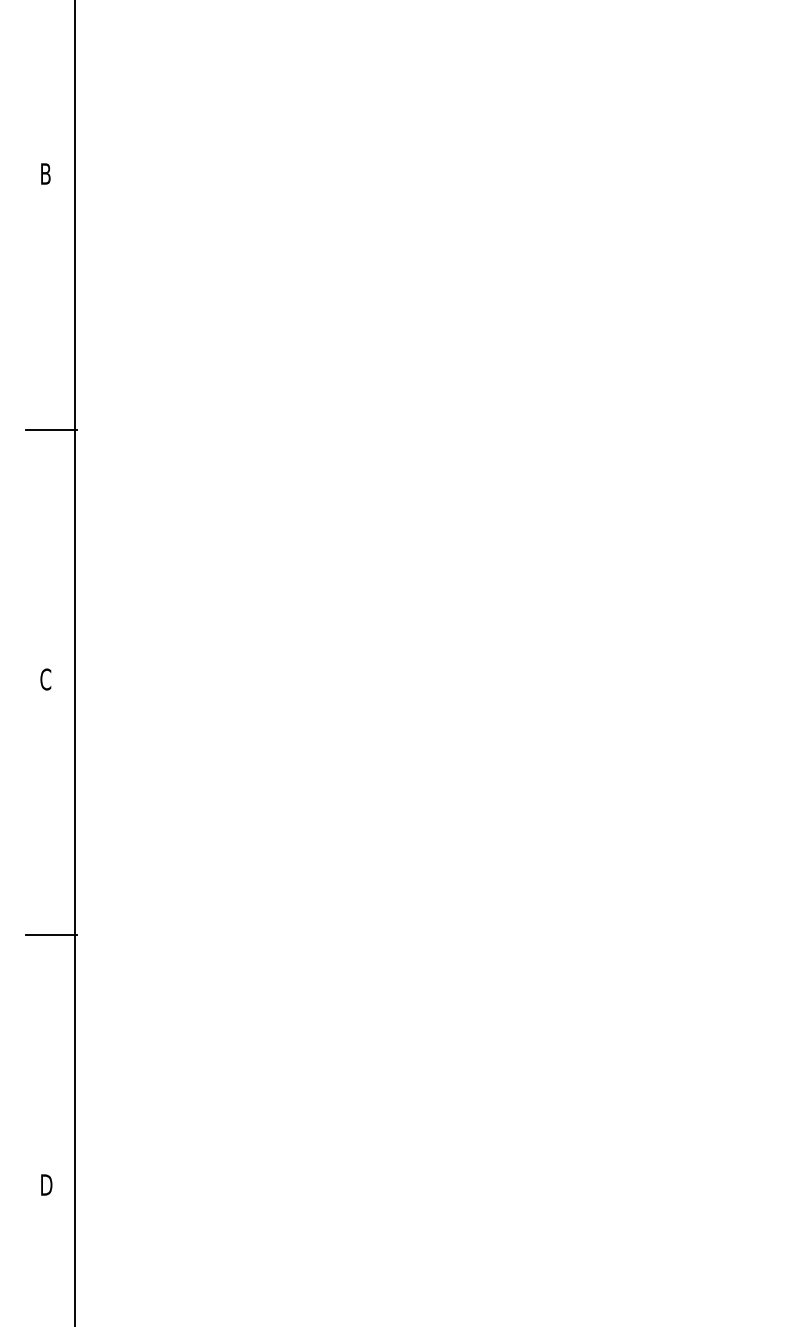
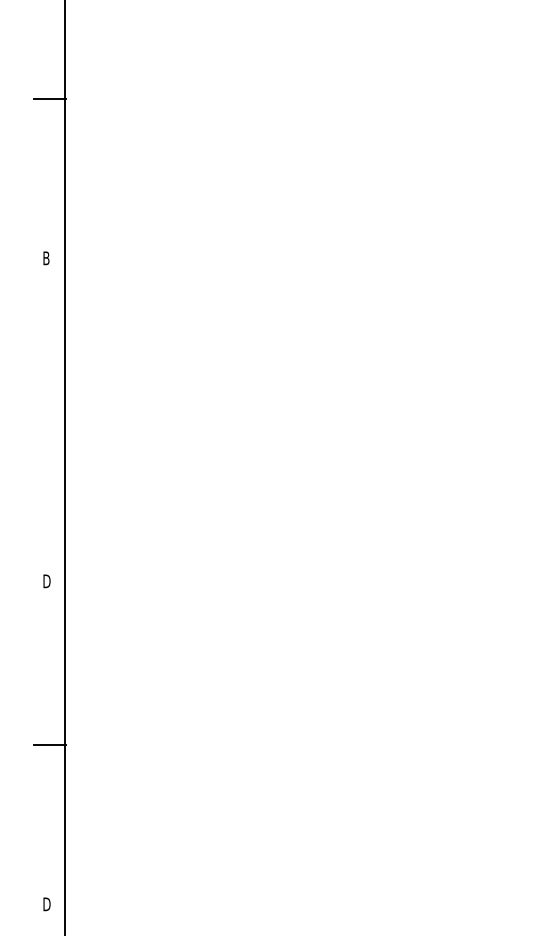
line: (52, 429) -> (50, 421), removed
text: (45, 679) -> (46, 581), C -> D

